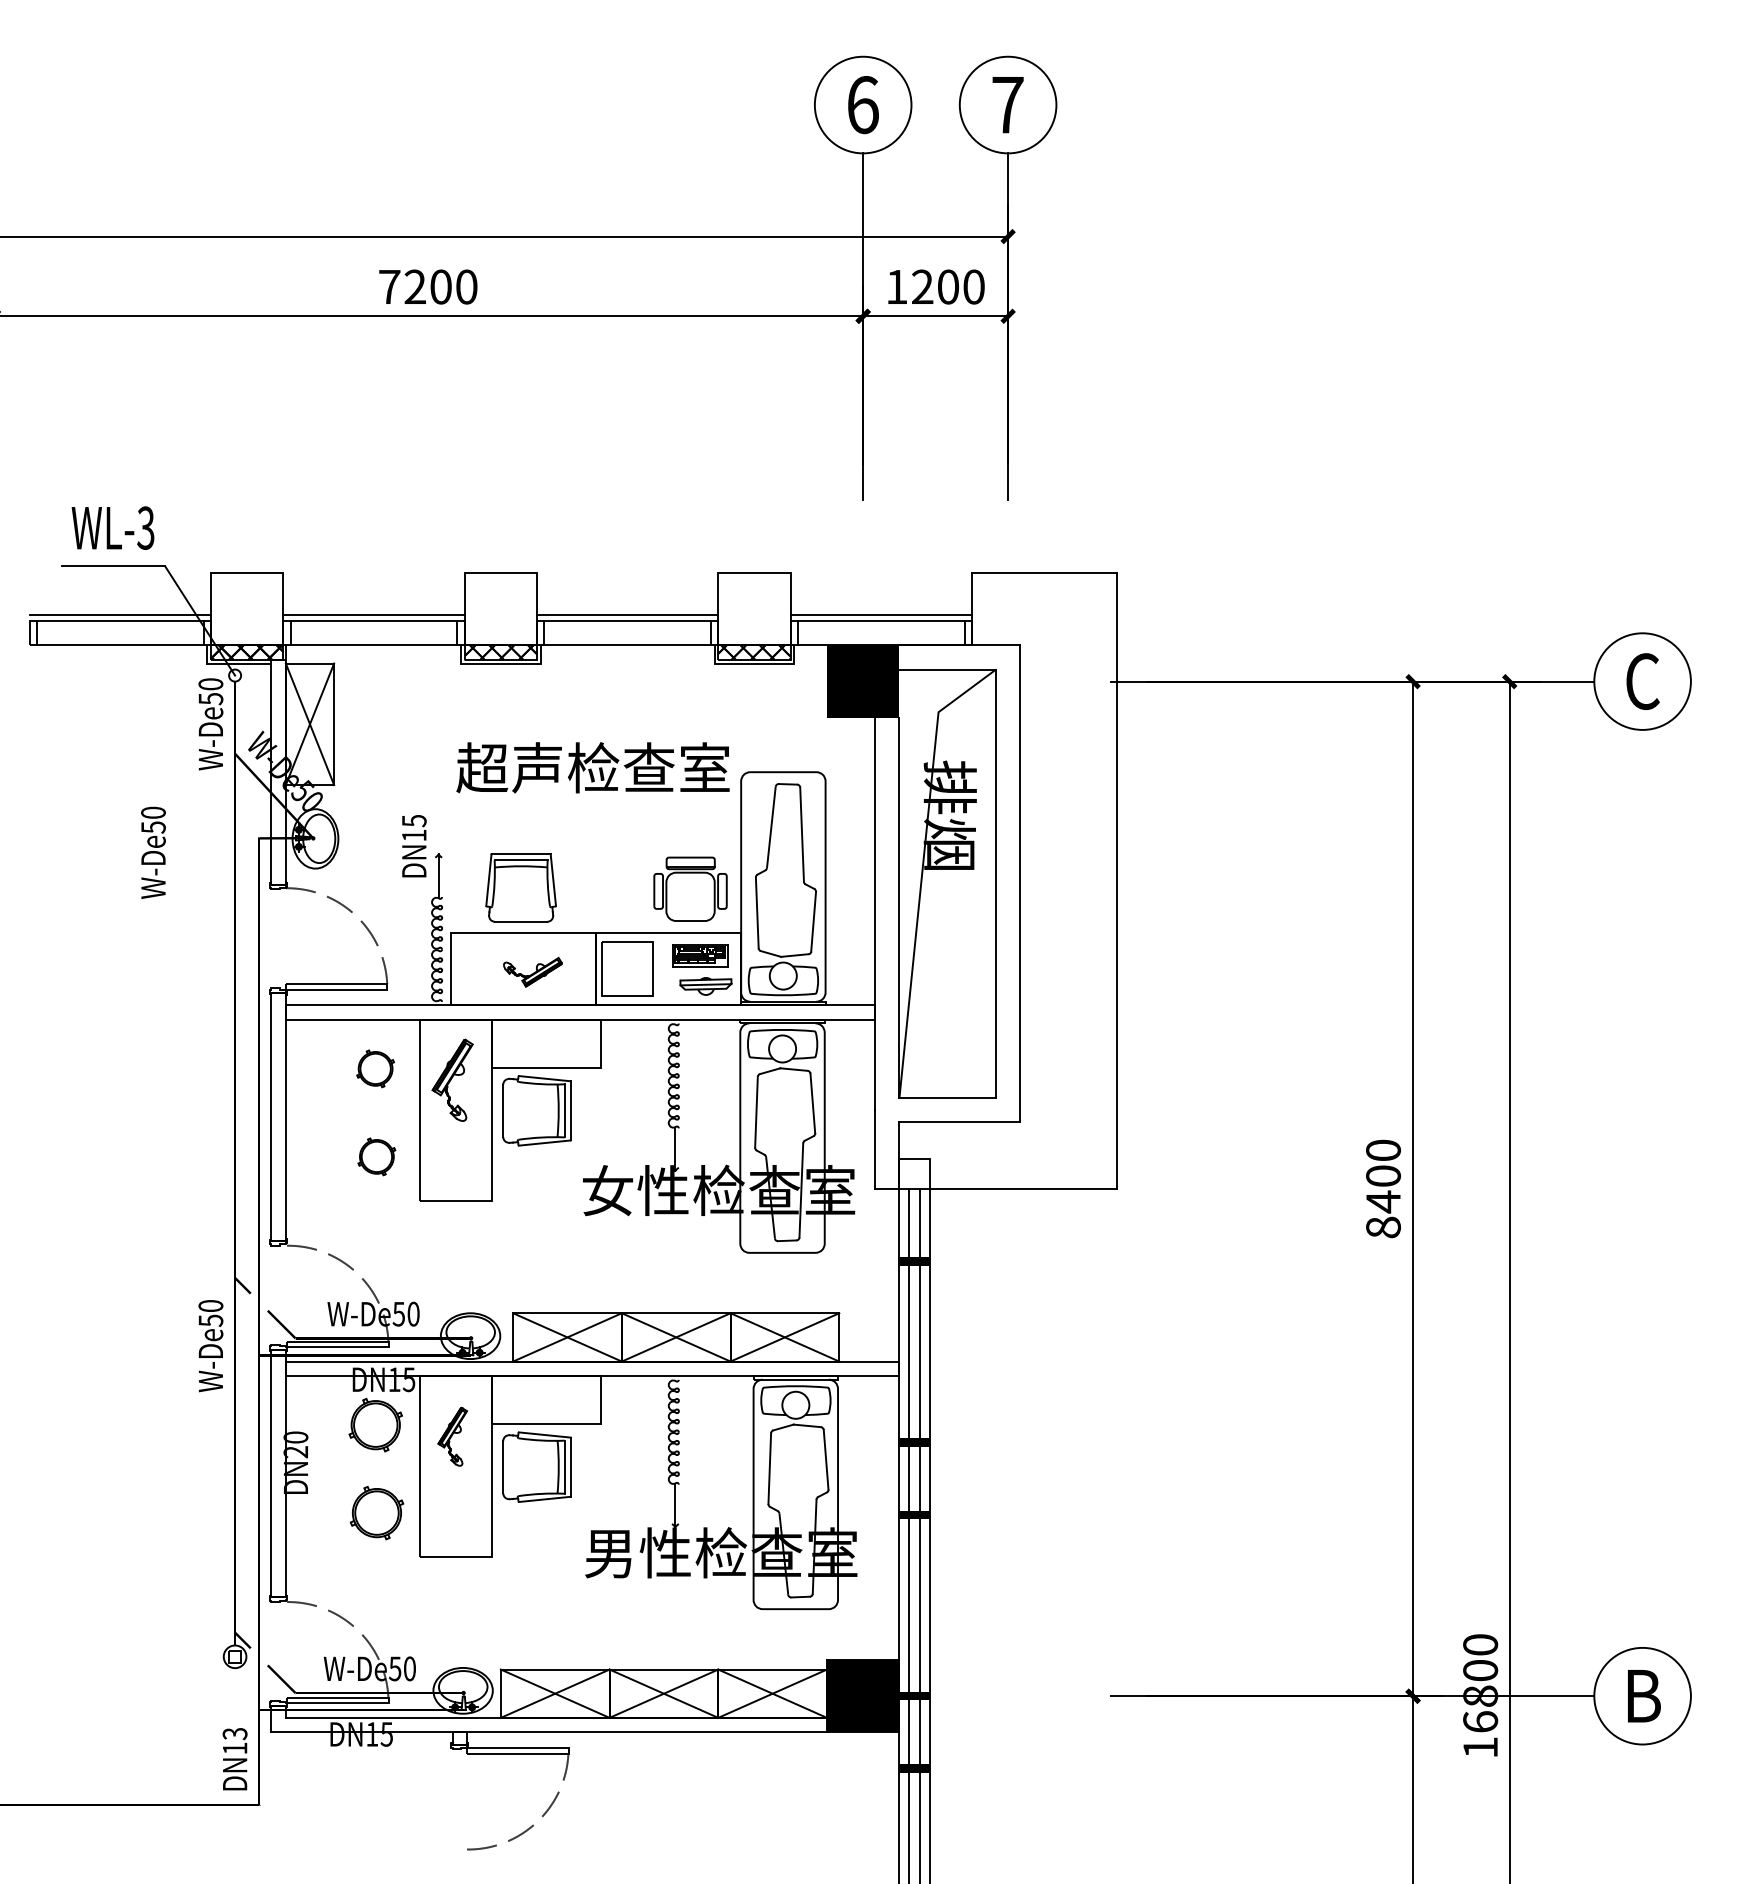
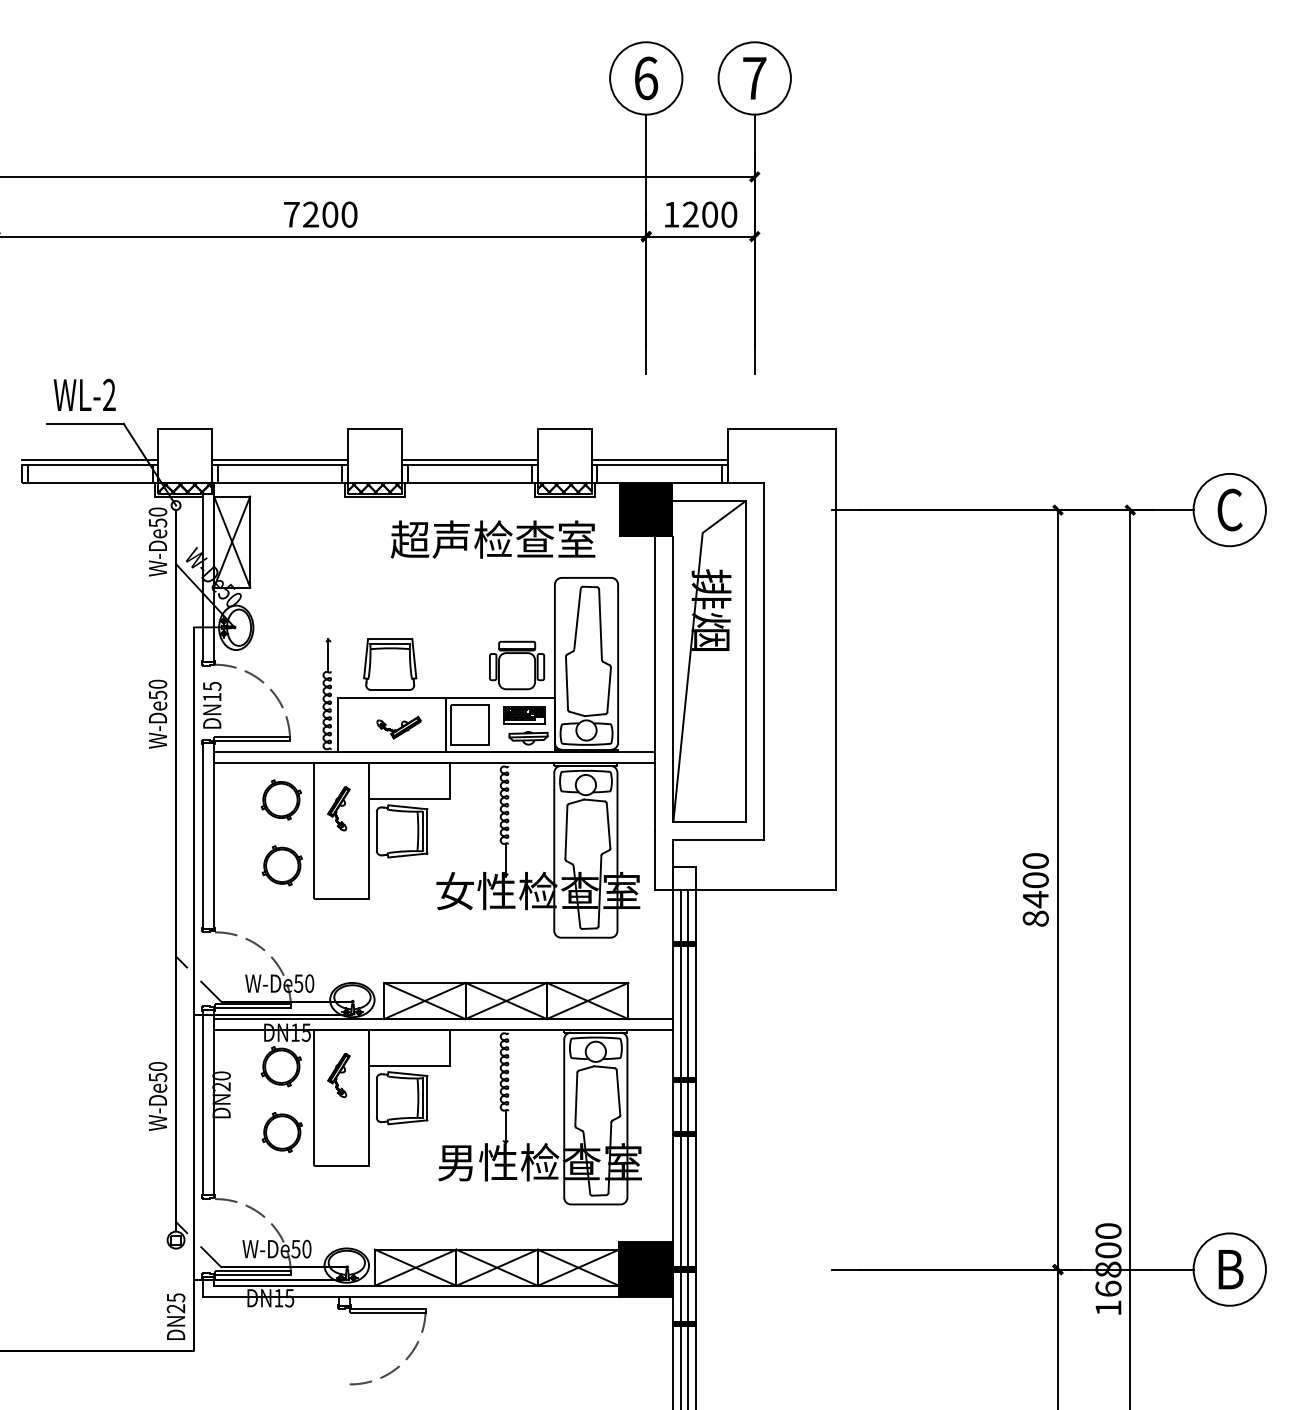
text: (144, 528) -> (108, 395), WL-3 -> WL-2
text: (592, 767) -> (492, 539), moved
text: (414, 846) -> (212, 705), moved
text: (152, 851) -> (157, 713), moved
part: (374, 1068) -> (280, 799), size x1.43
part: (452, 1080) -> (338, 808), size x0.71
part: (375, 1156) -> (281, 865), size x1.43
text: (210, 1346) -> (157, 1096), moved
text: (234, 1741) -> (175, 1303), DN13 -> DN25

